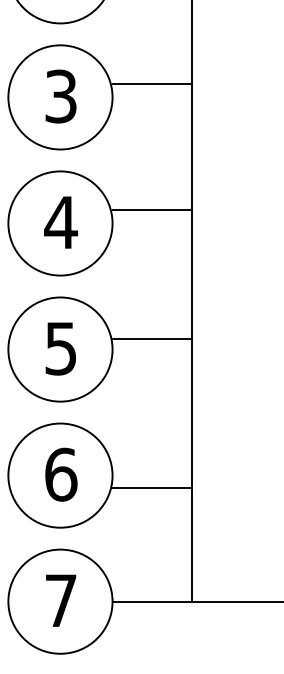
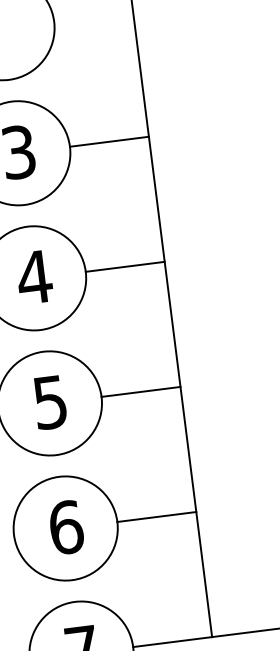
line: (152, 84) -> (109, 141), moved
line: (152, 210) -> (125, 266), moved
line: (152, 338) -> (141, 391), moved
line: (152, 487) -> (156, 516), moved

